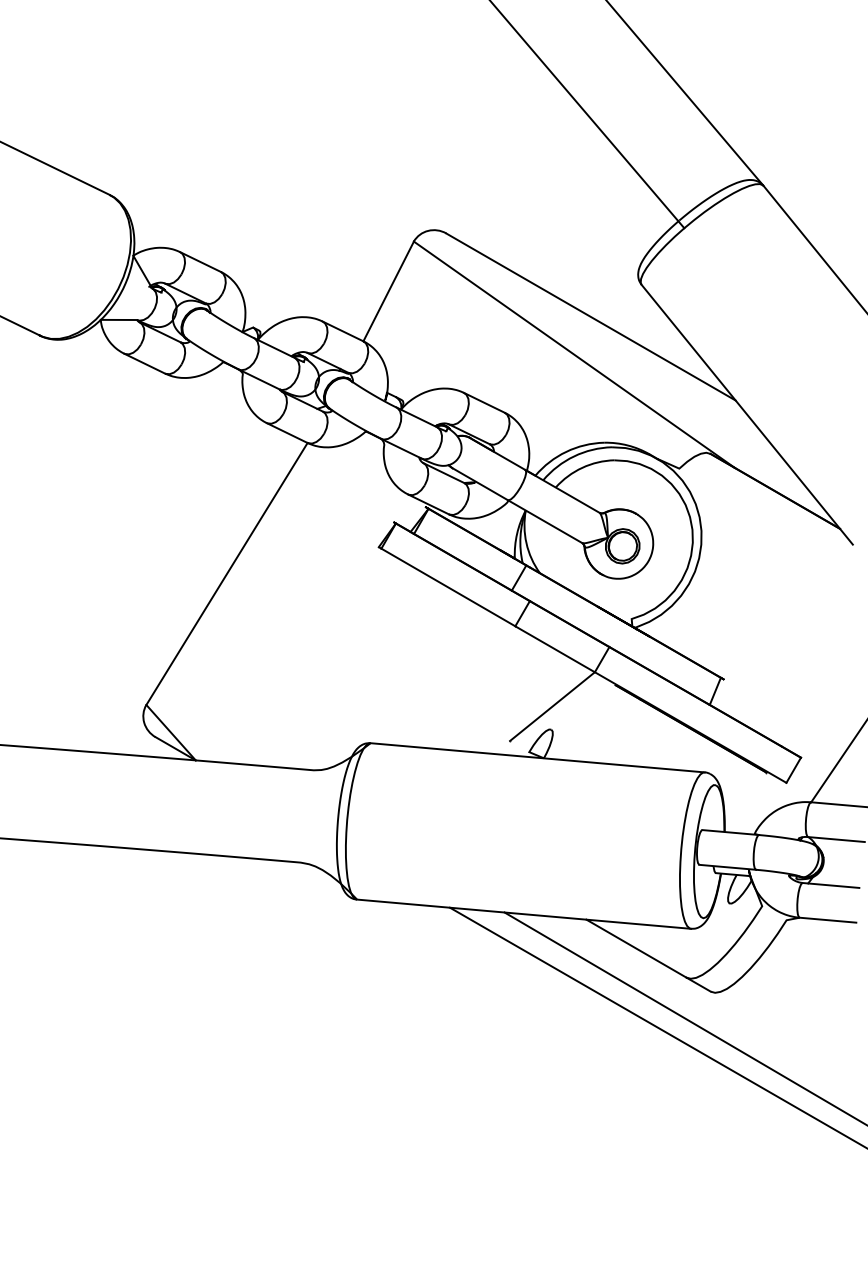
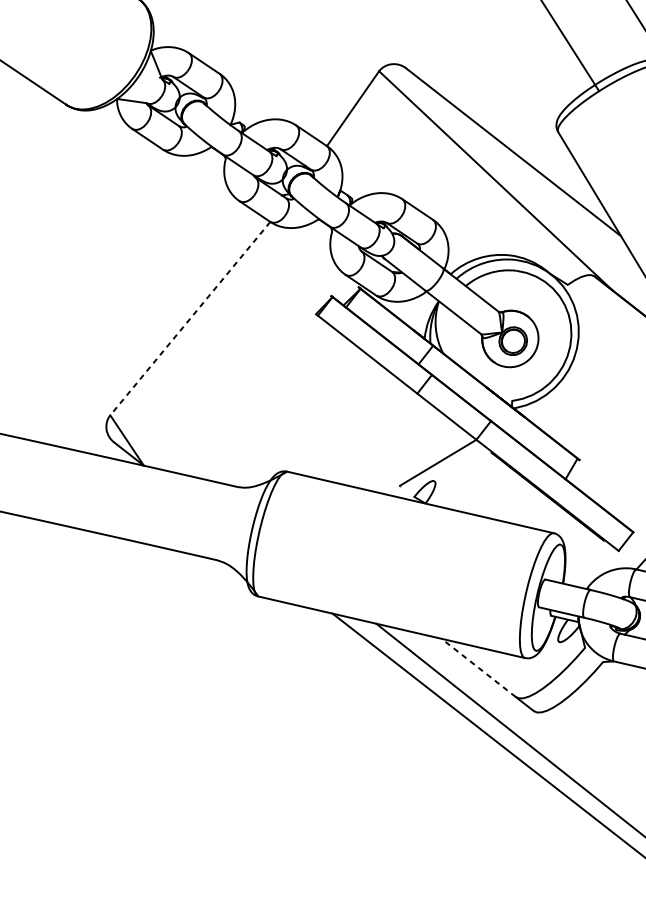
line: (227, 573) -> (190, 318), solid -> dashed
line: (636, 948) -> (478, 667), solid -> dashed

